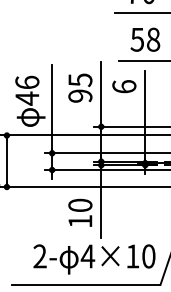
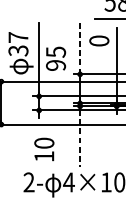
text: (124, 86) -> (99, 40), 6 -> 0
text: (80, 87) -> (56, 58), moved
text: (27, 90) -> (18, 44), 46 -> 37
line: (101, 93) -> (80, 46), solid -> dashed
line: (101, 203) -> (80, 138), solid -> dashed
text: (80, 212) -> (44, 149), moved

